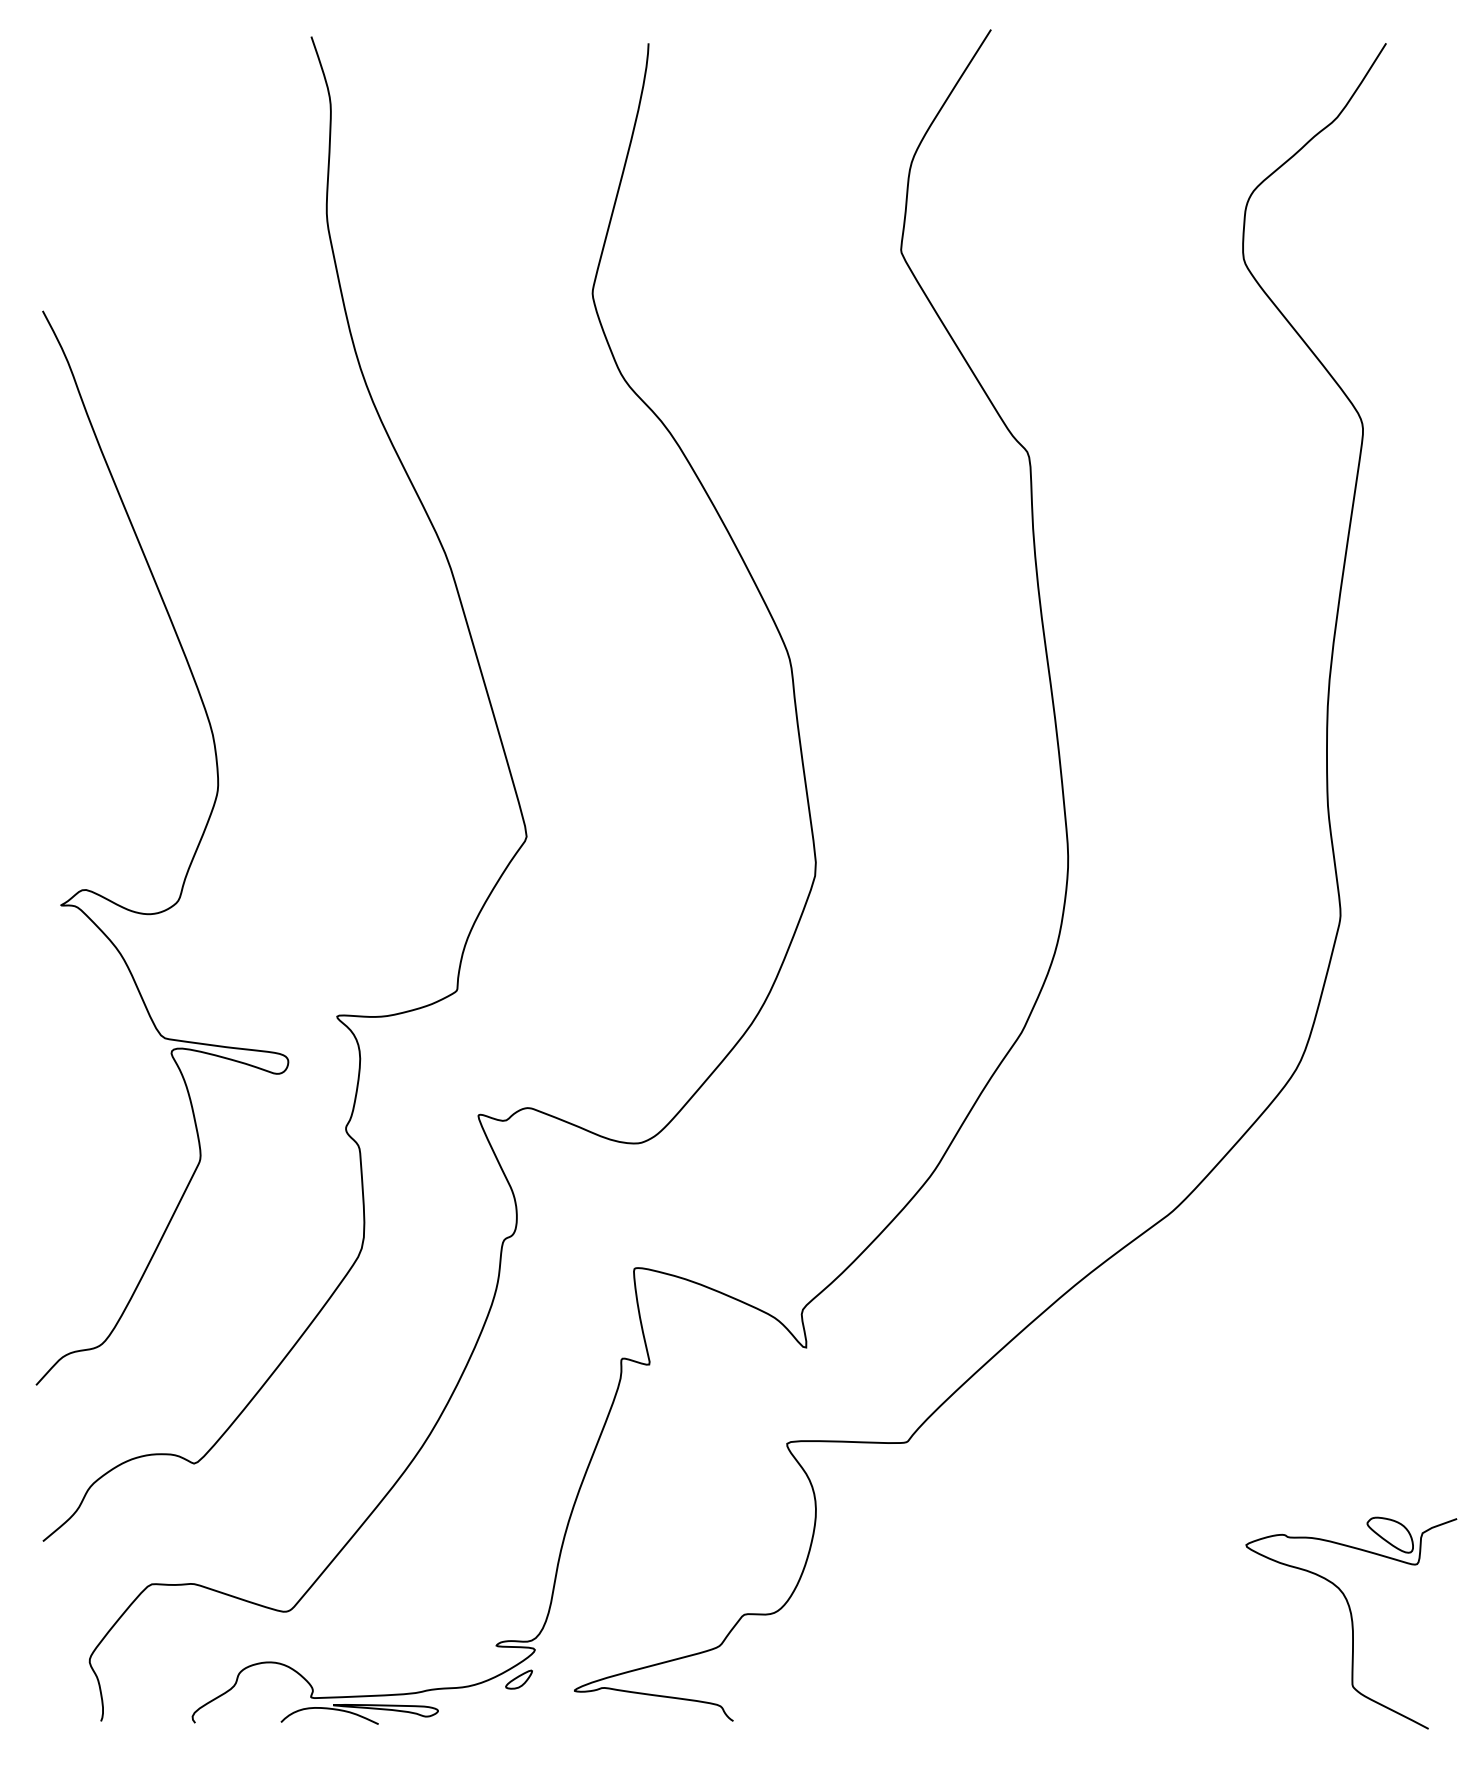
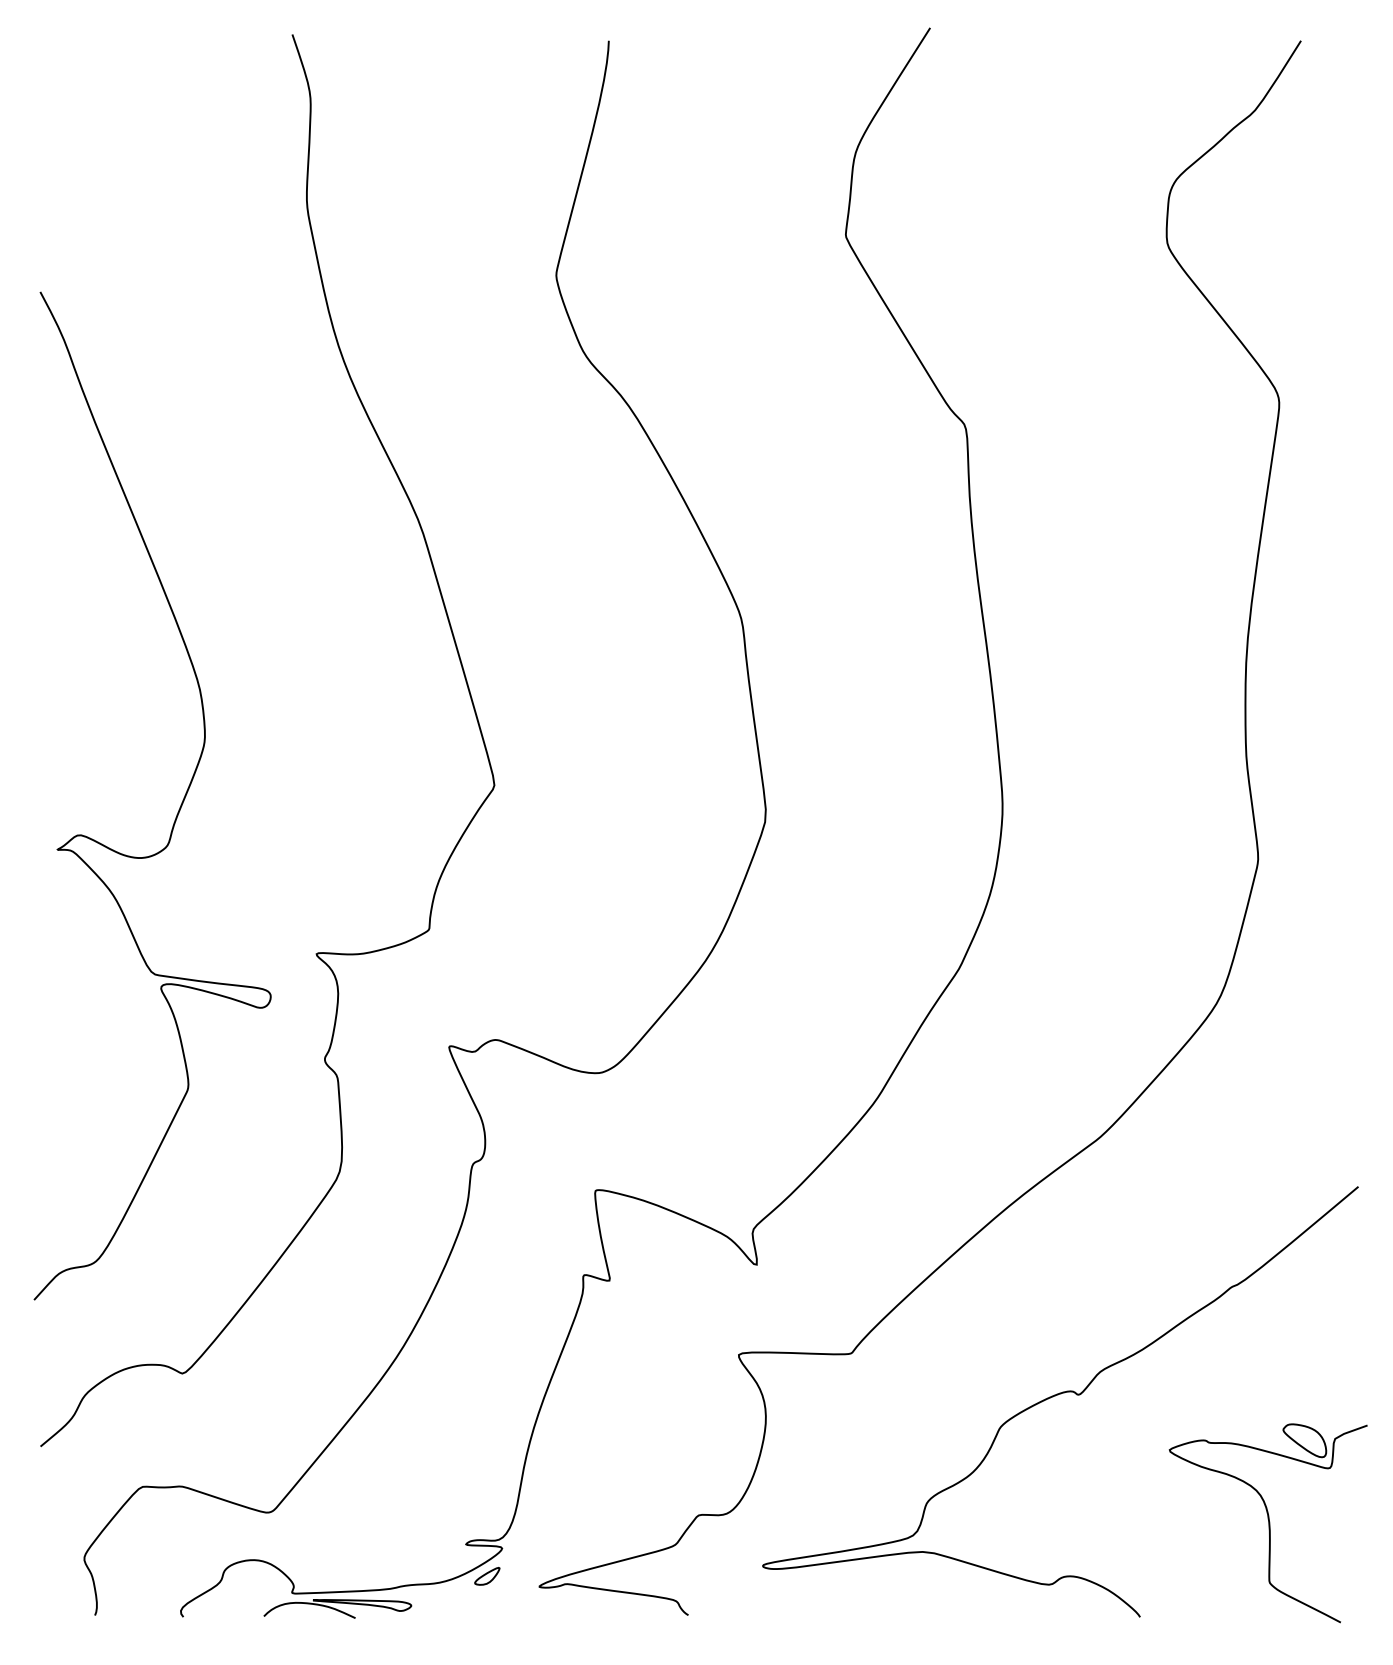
curve: (1128, 1486) -> (1059, 1395), added

